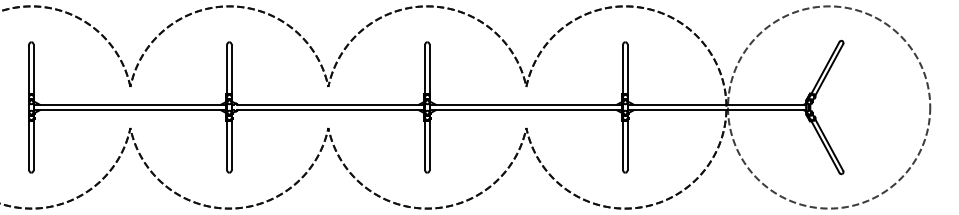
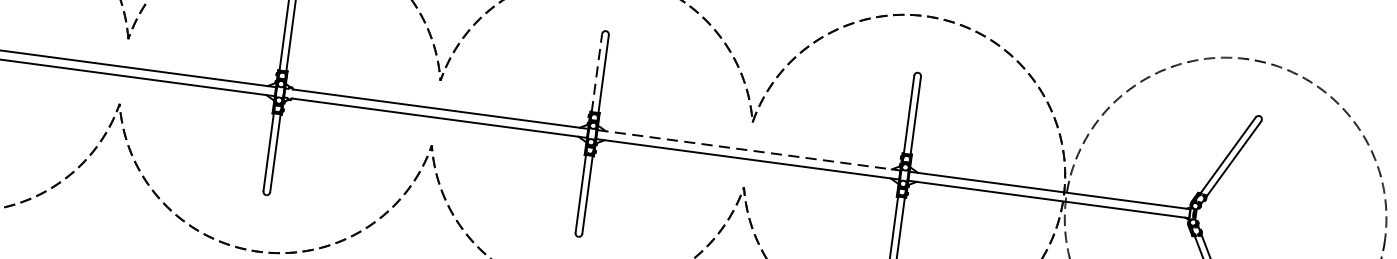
line: (425, 69) -> (597, 73), solid -> dashed
line: (526, 104) -> (749, 150), solid -> dashed

